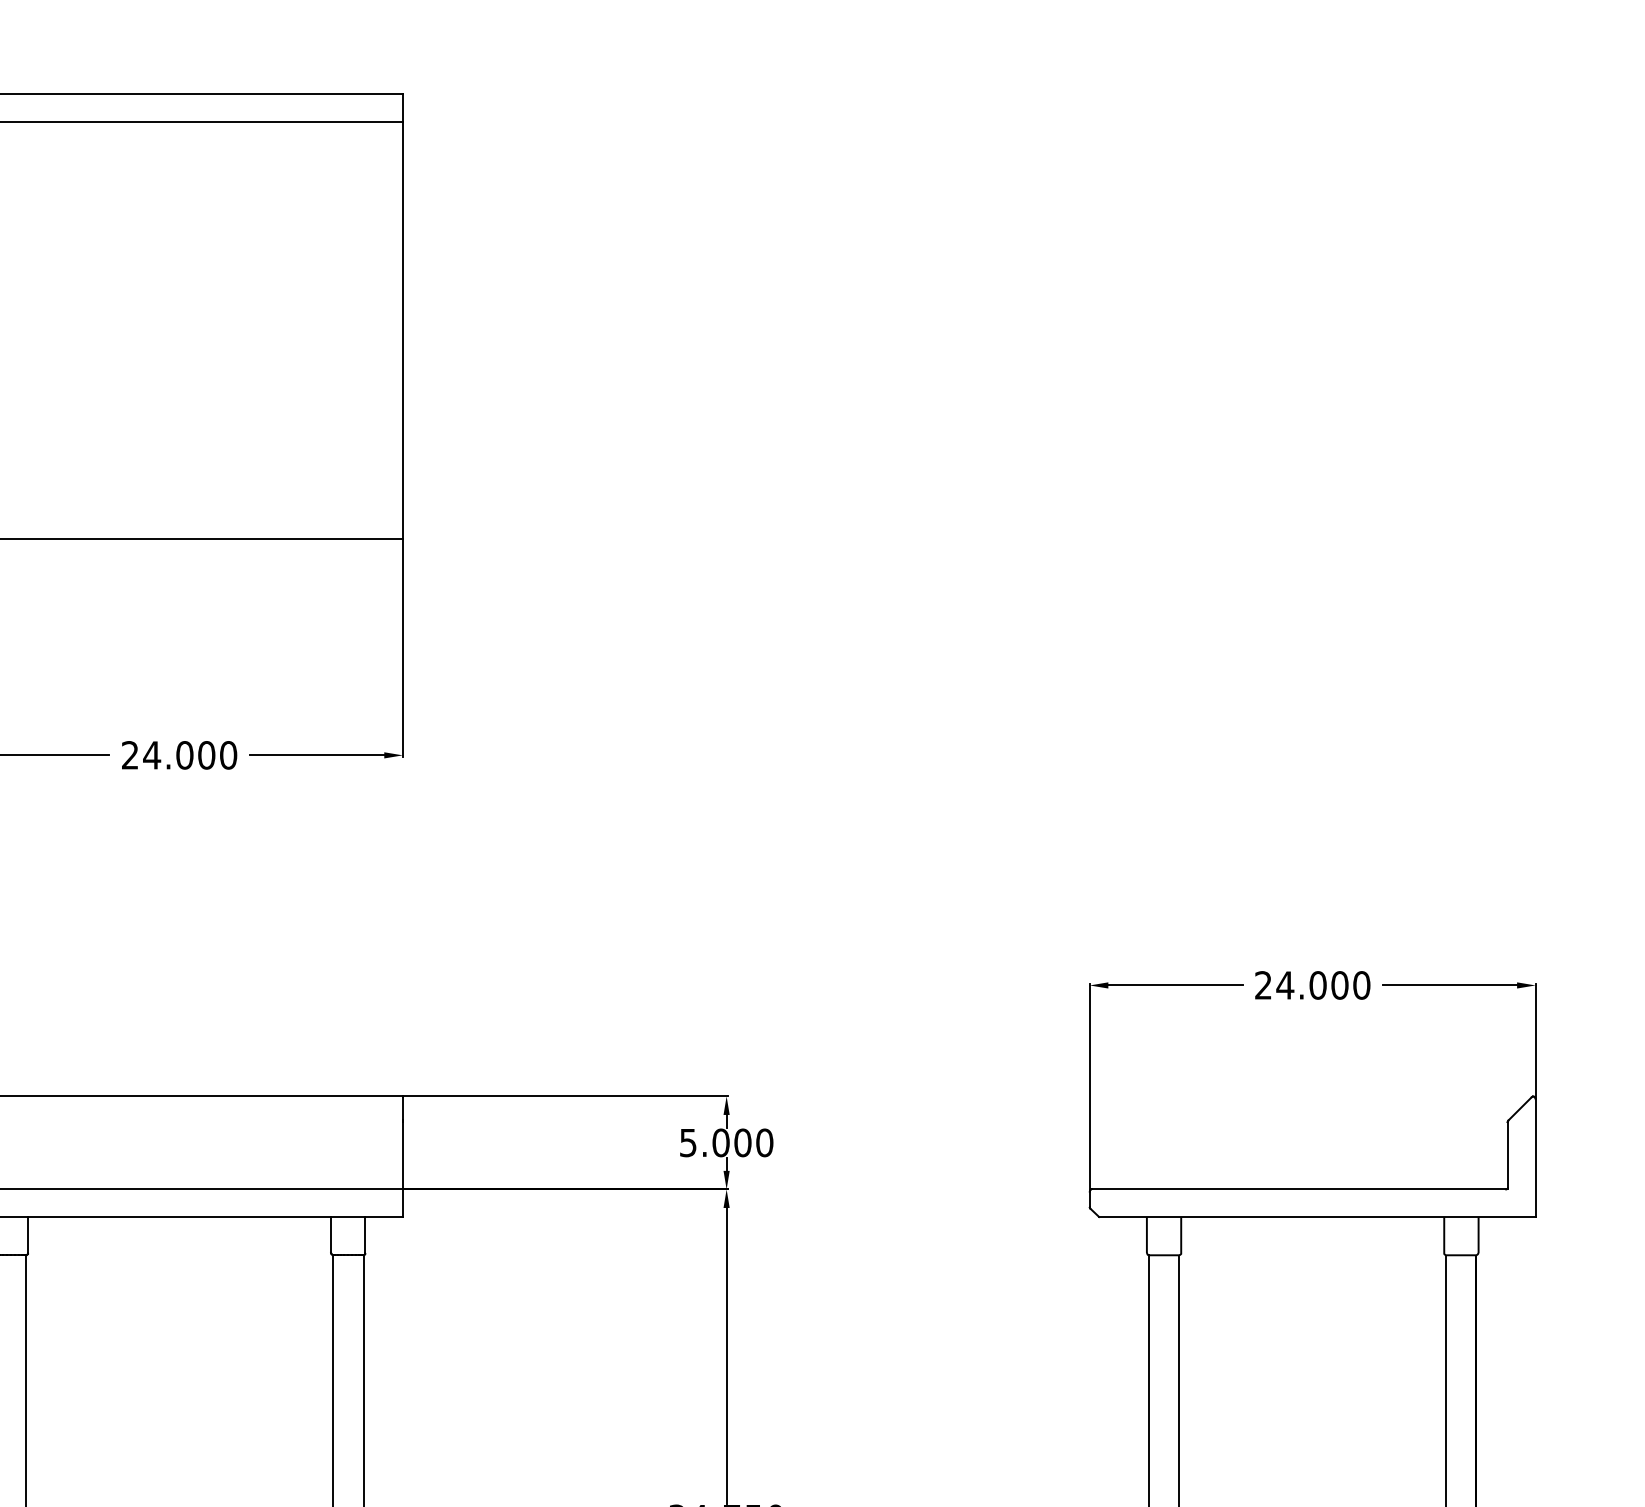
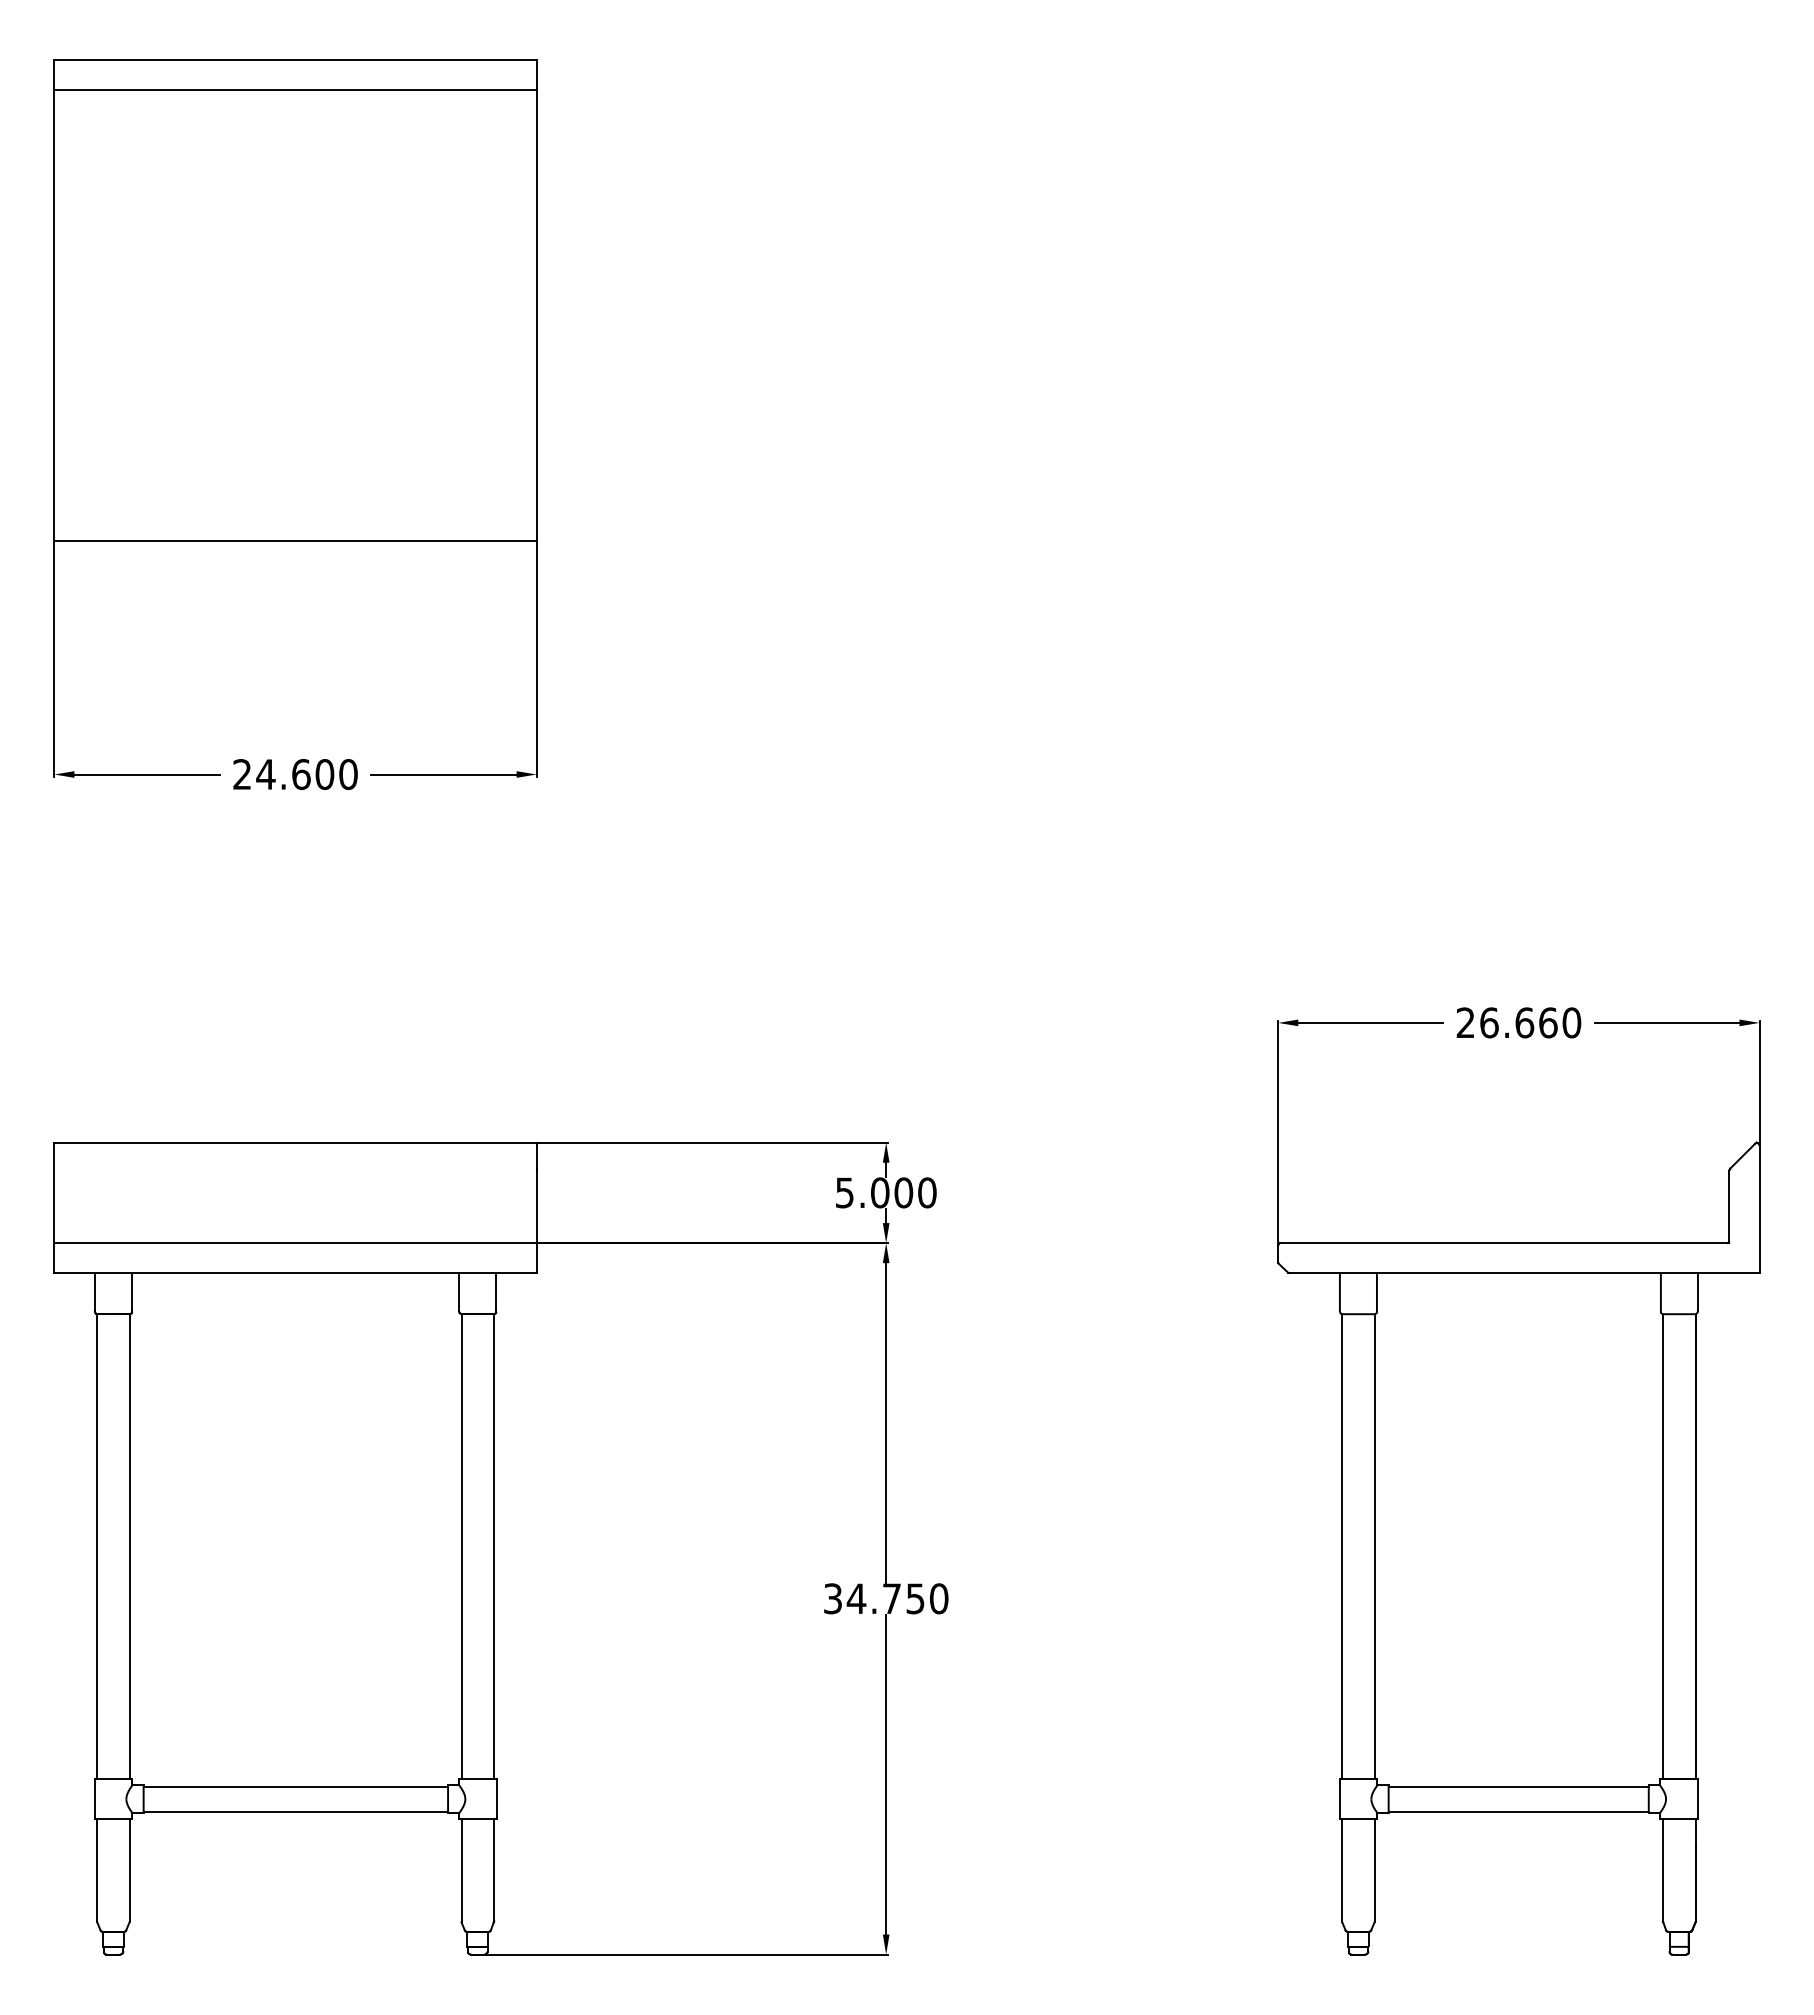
text: (185, 755) -> (301, 774), 24.000 -> 24.600
text: (1312, 985) -> (1518, 1022), 24.000 -> 26.660

